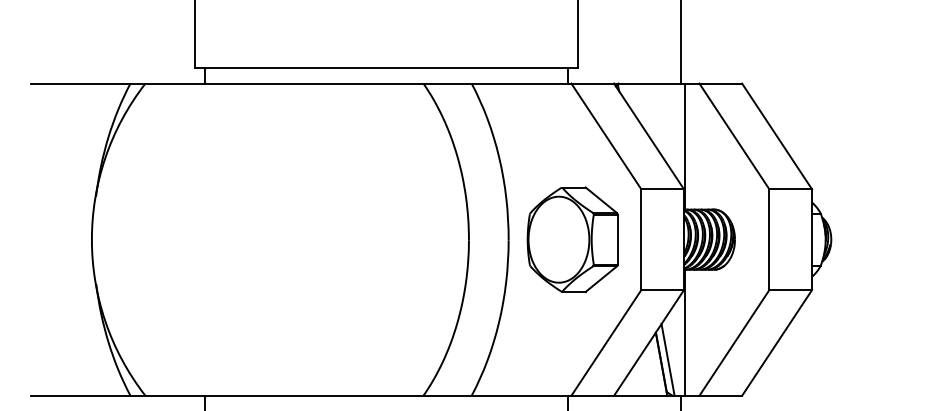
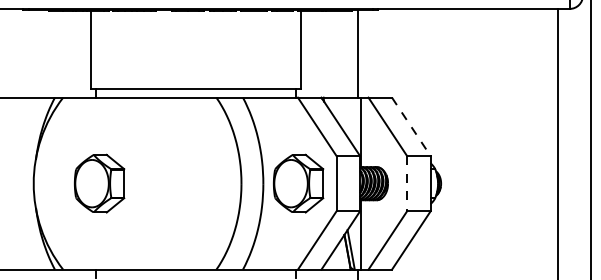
line: (777, 135) -> (411, 126), solid -> dashed
part: (211, 239) -> (99, 183), added
line: (770, 239) -> (407, 183), solid -> dashed

